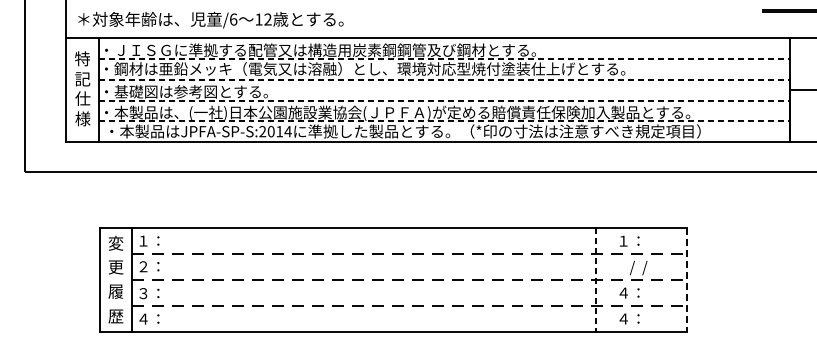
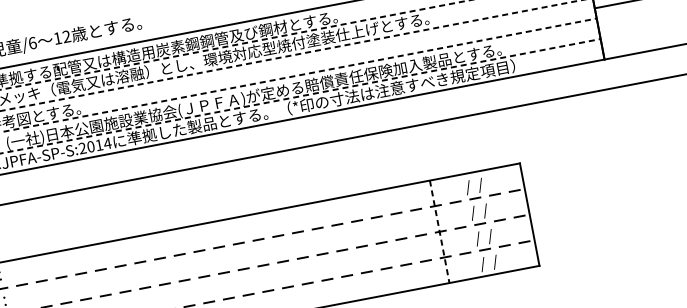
text: (633, 241) -> (469, 186), １： -> /  /
line: (687, 279) -> (529, 214), dashed -> solid
text: (633, 293) -> (479, 238), ４： -> /  /
text: (633, 319) -> (483, 263), ４： -> /  /

